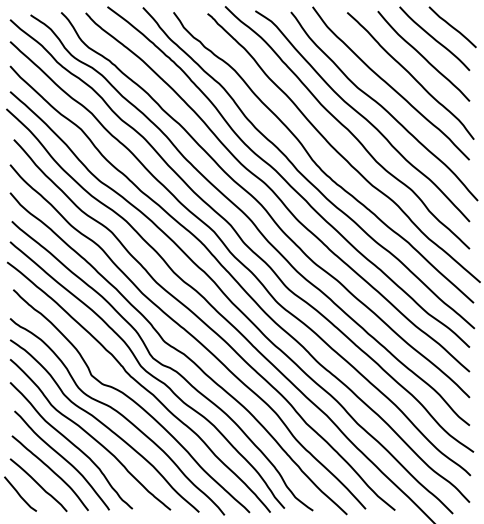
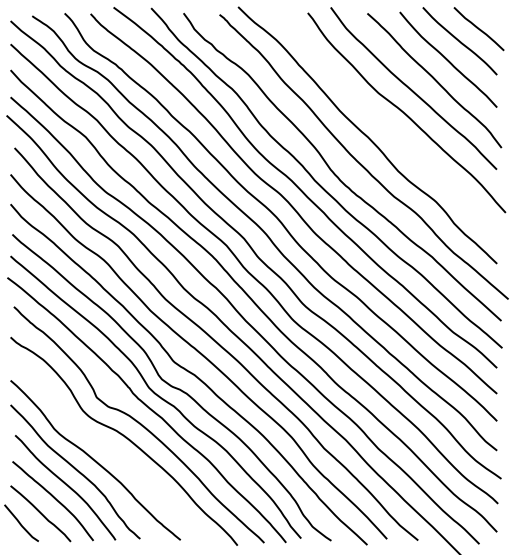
curve: (362, 116) -> (383, 123), removed
curve: (104, 425) -> (110, 450), removed

